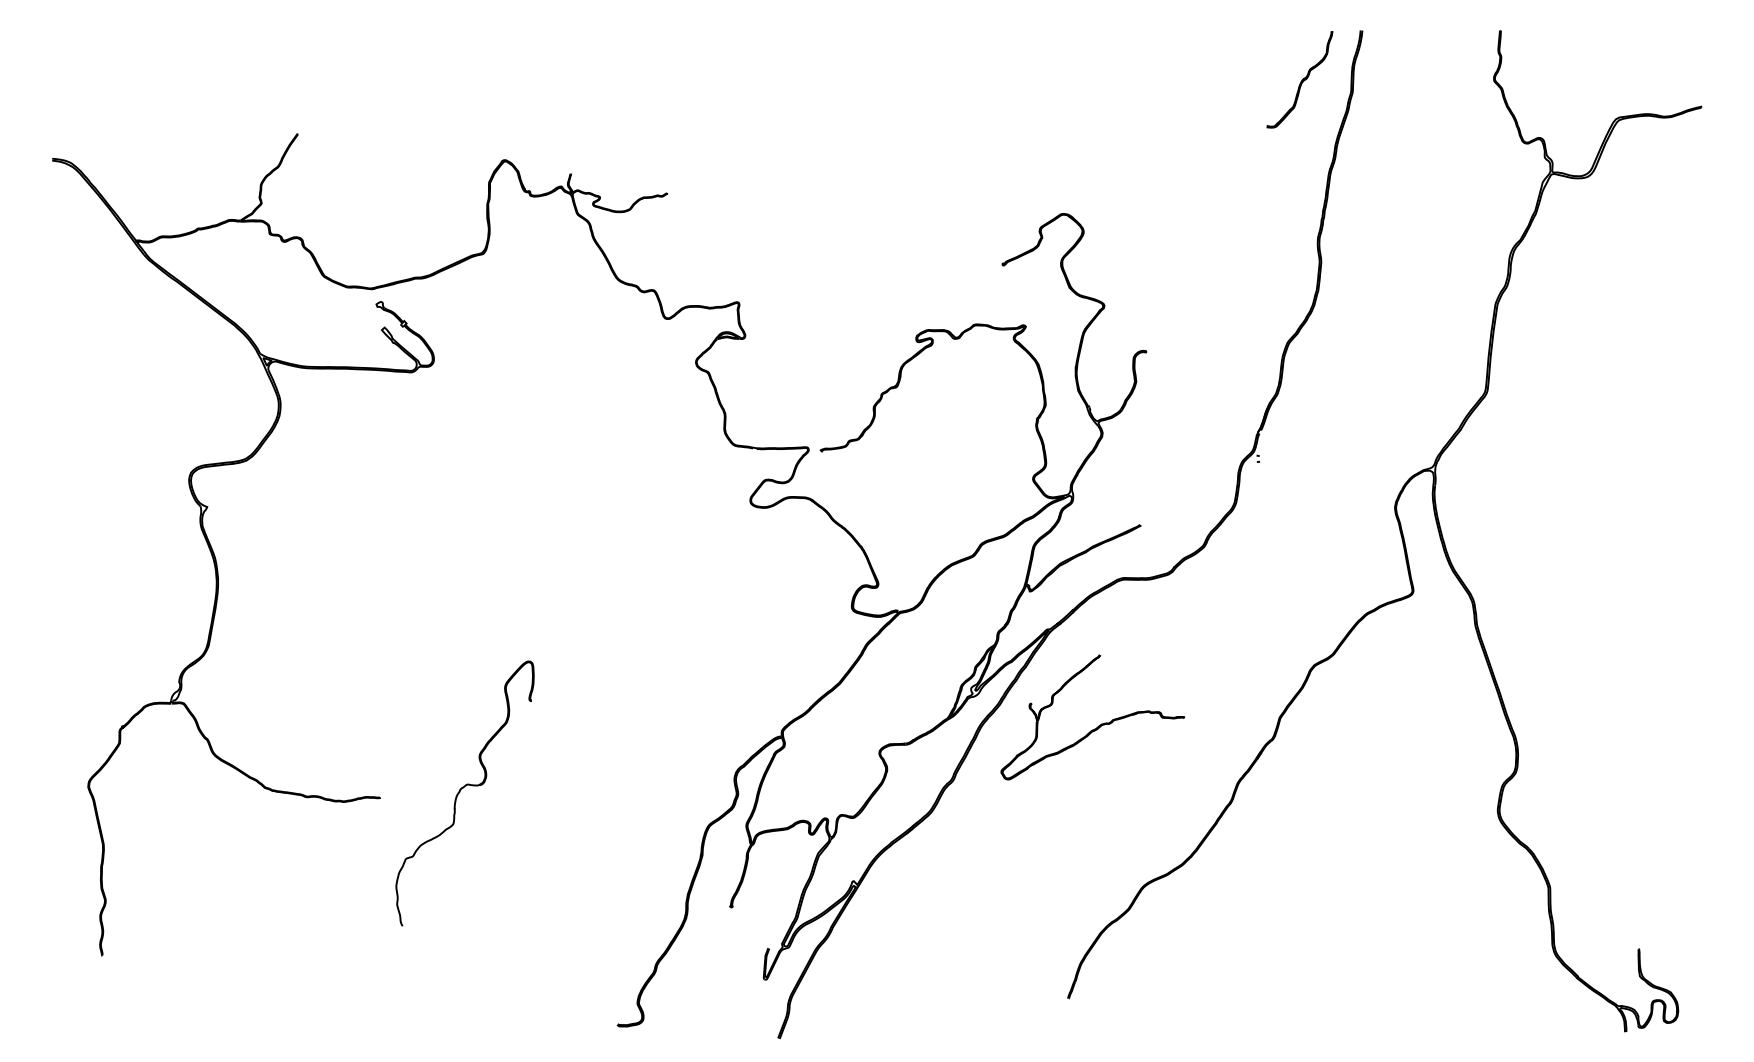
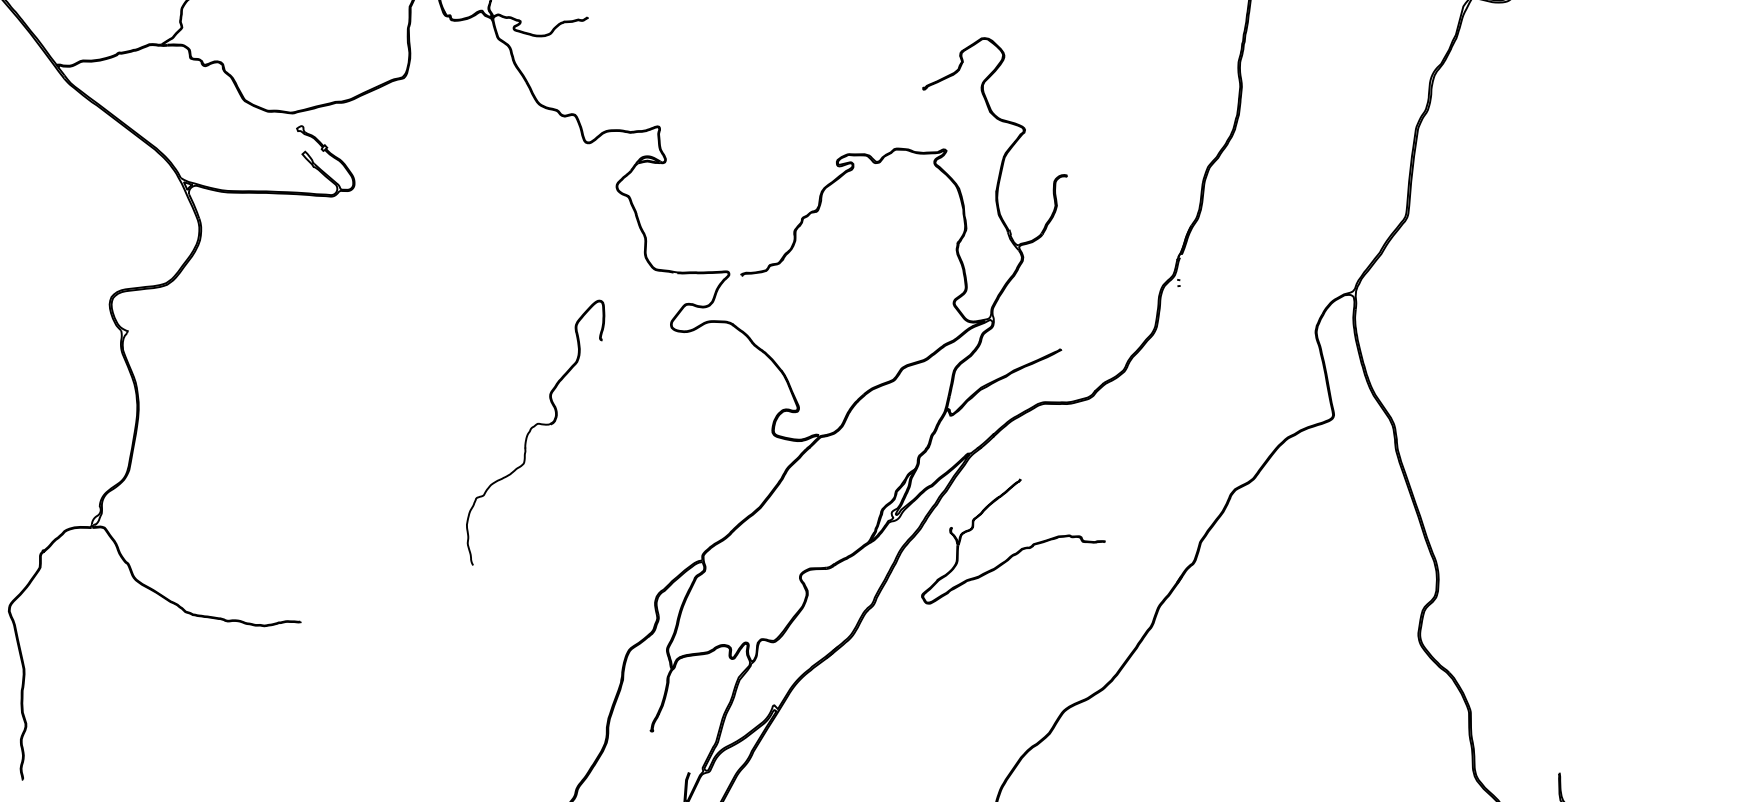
part: (464, 793) -> (535, 432), moved

